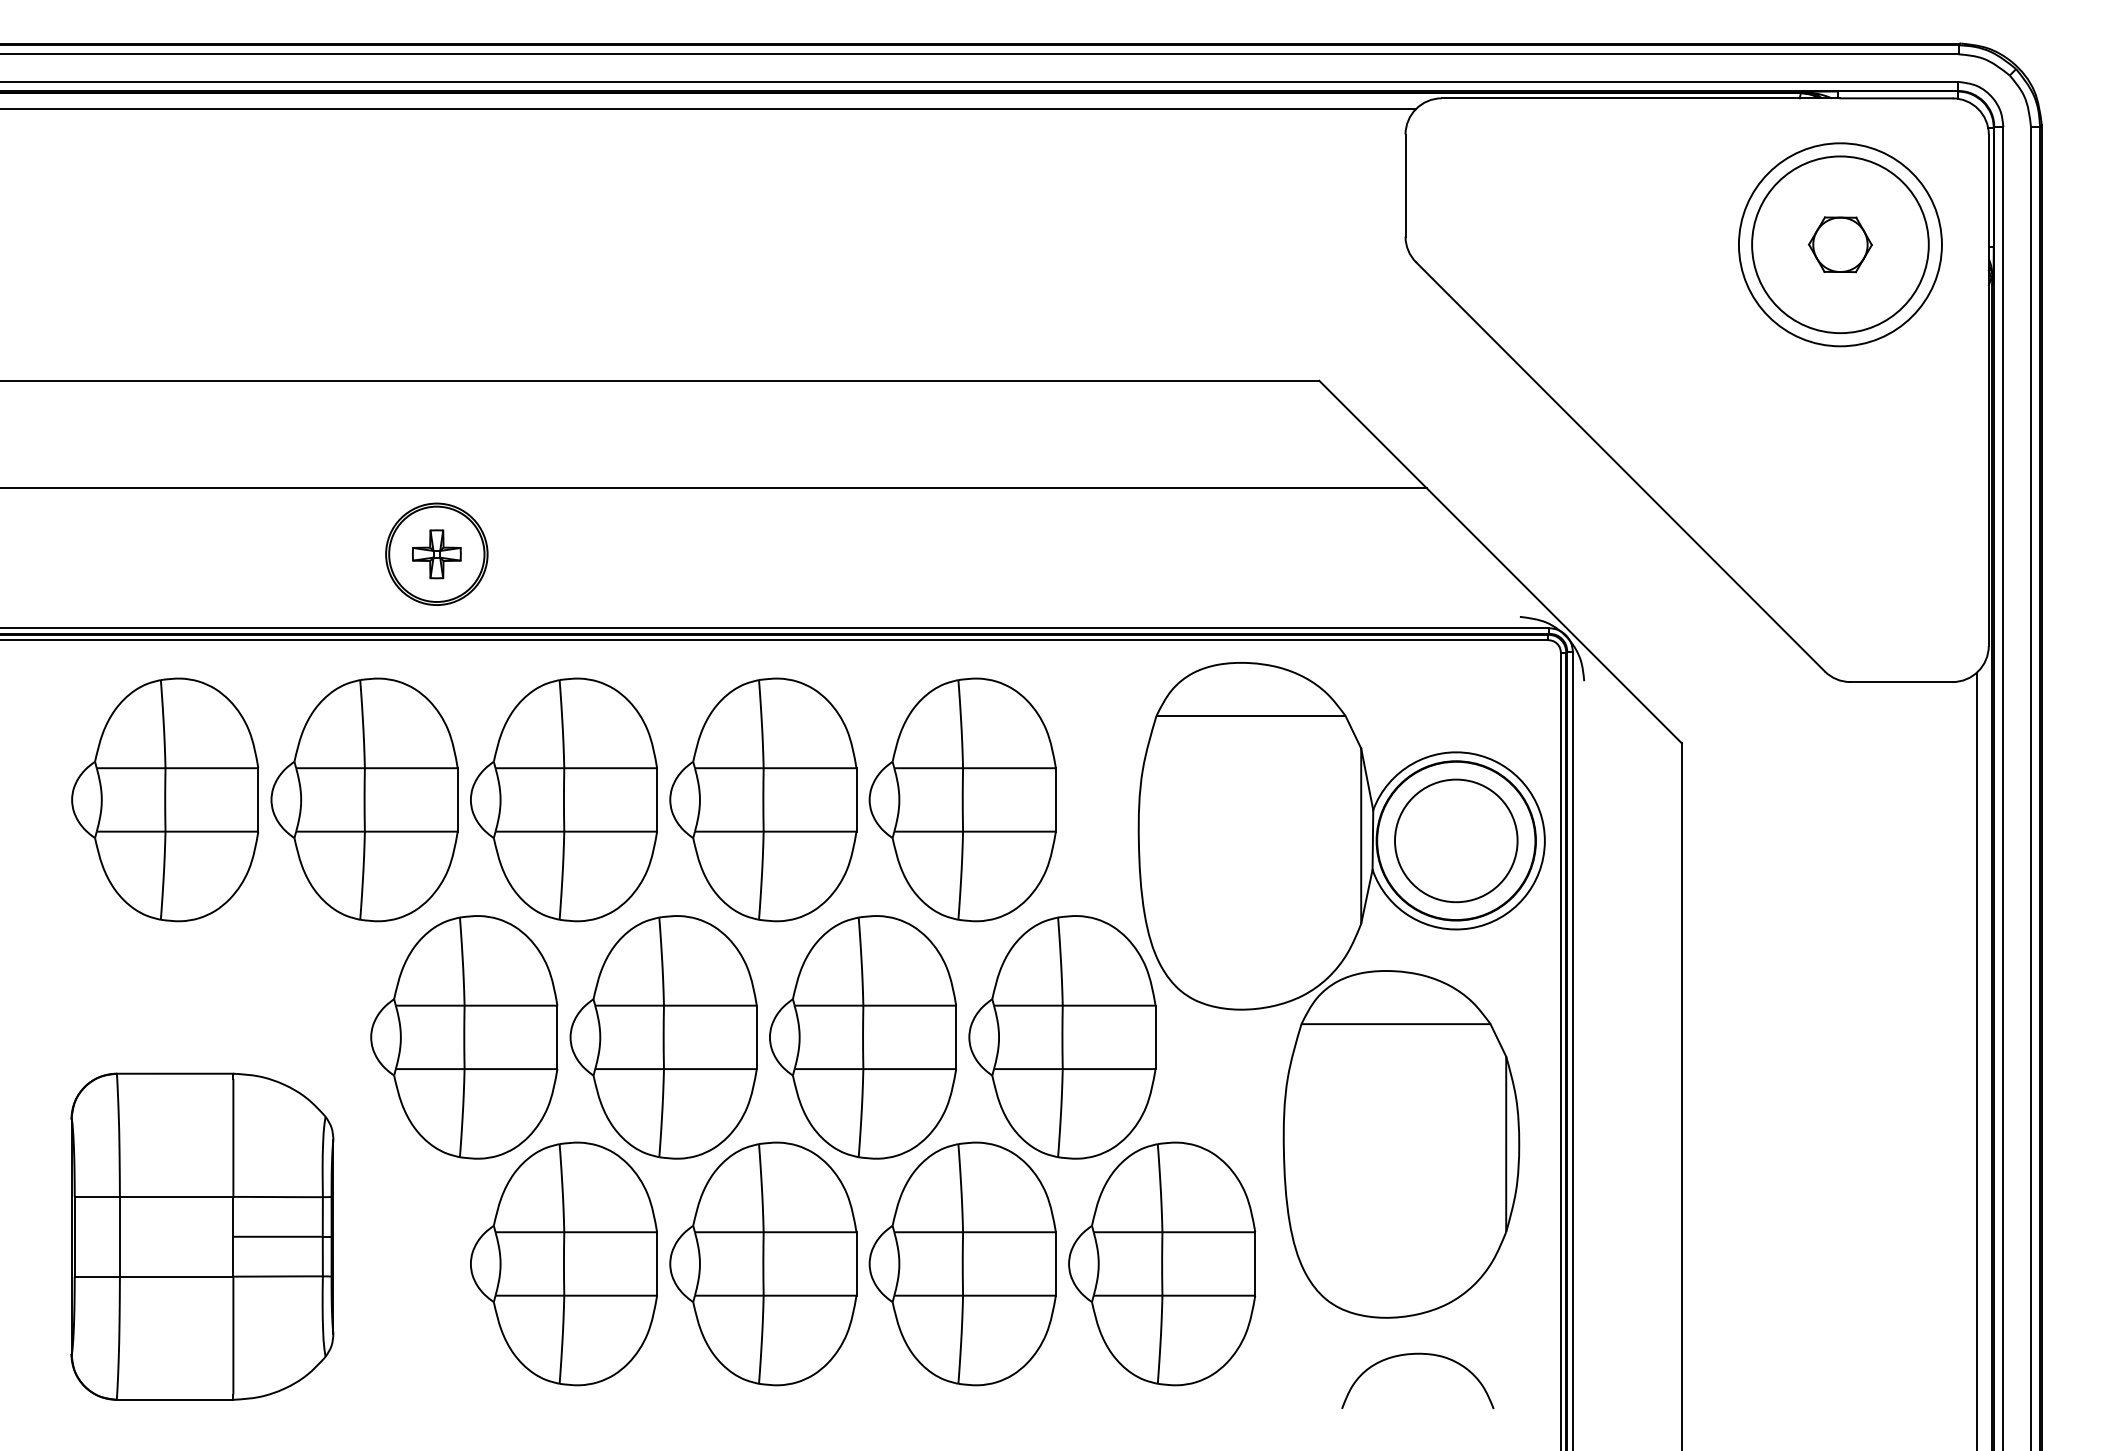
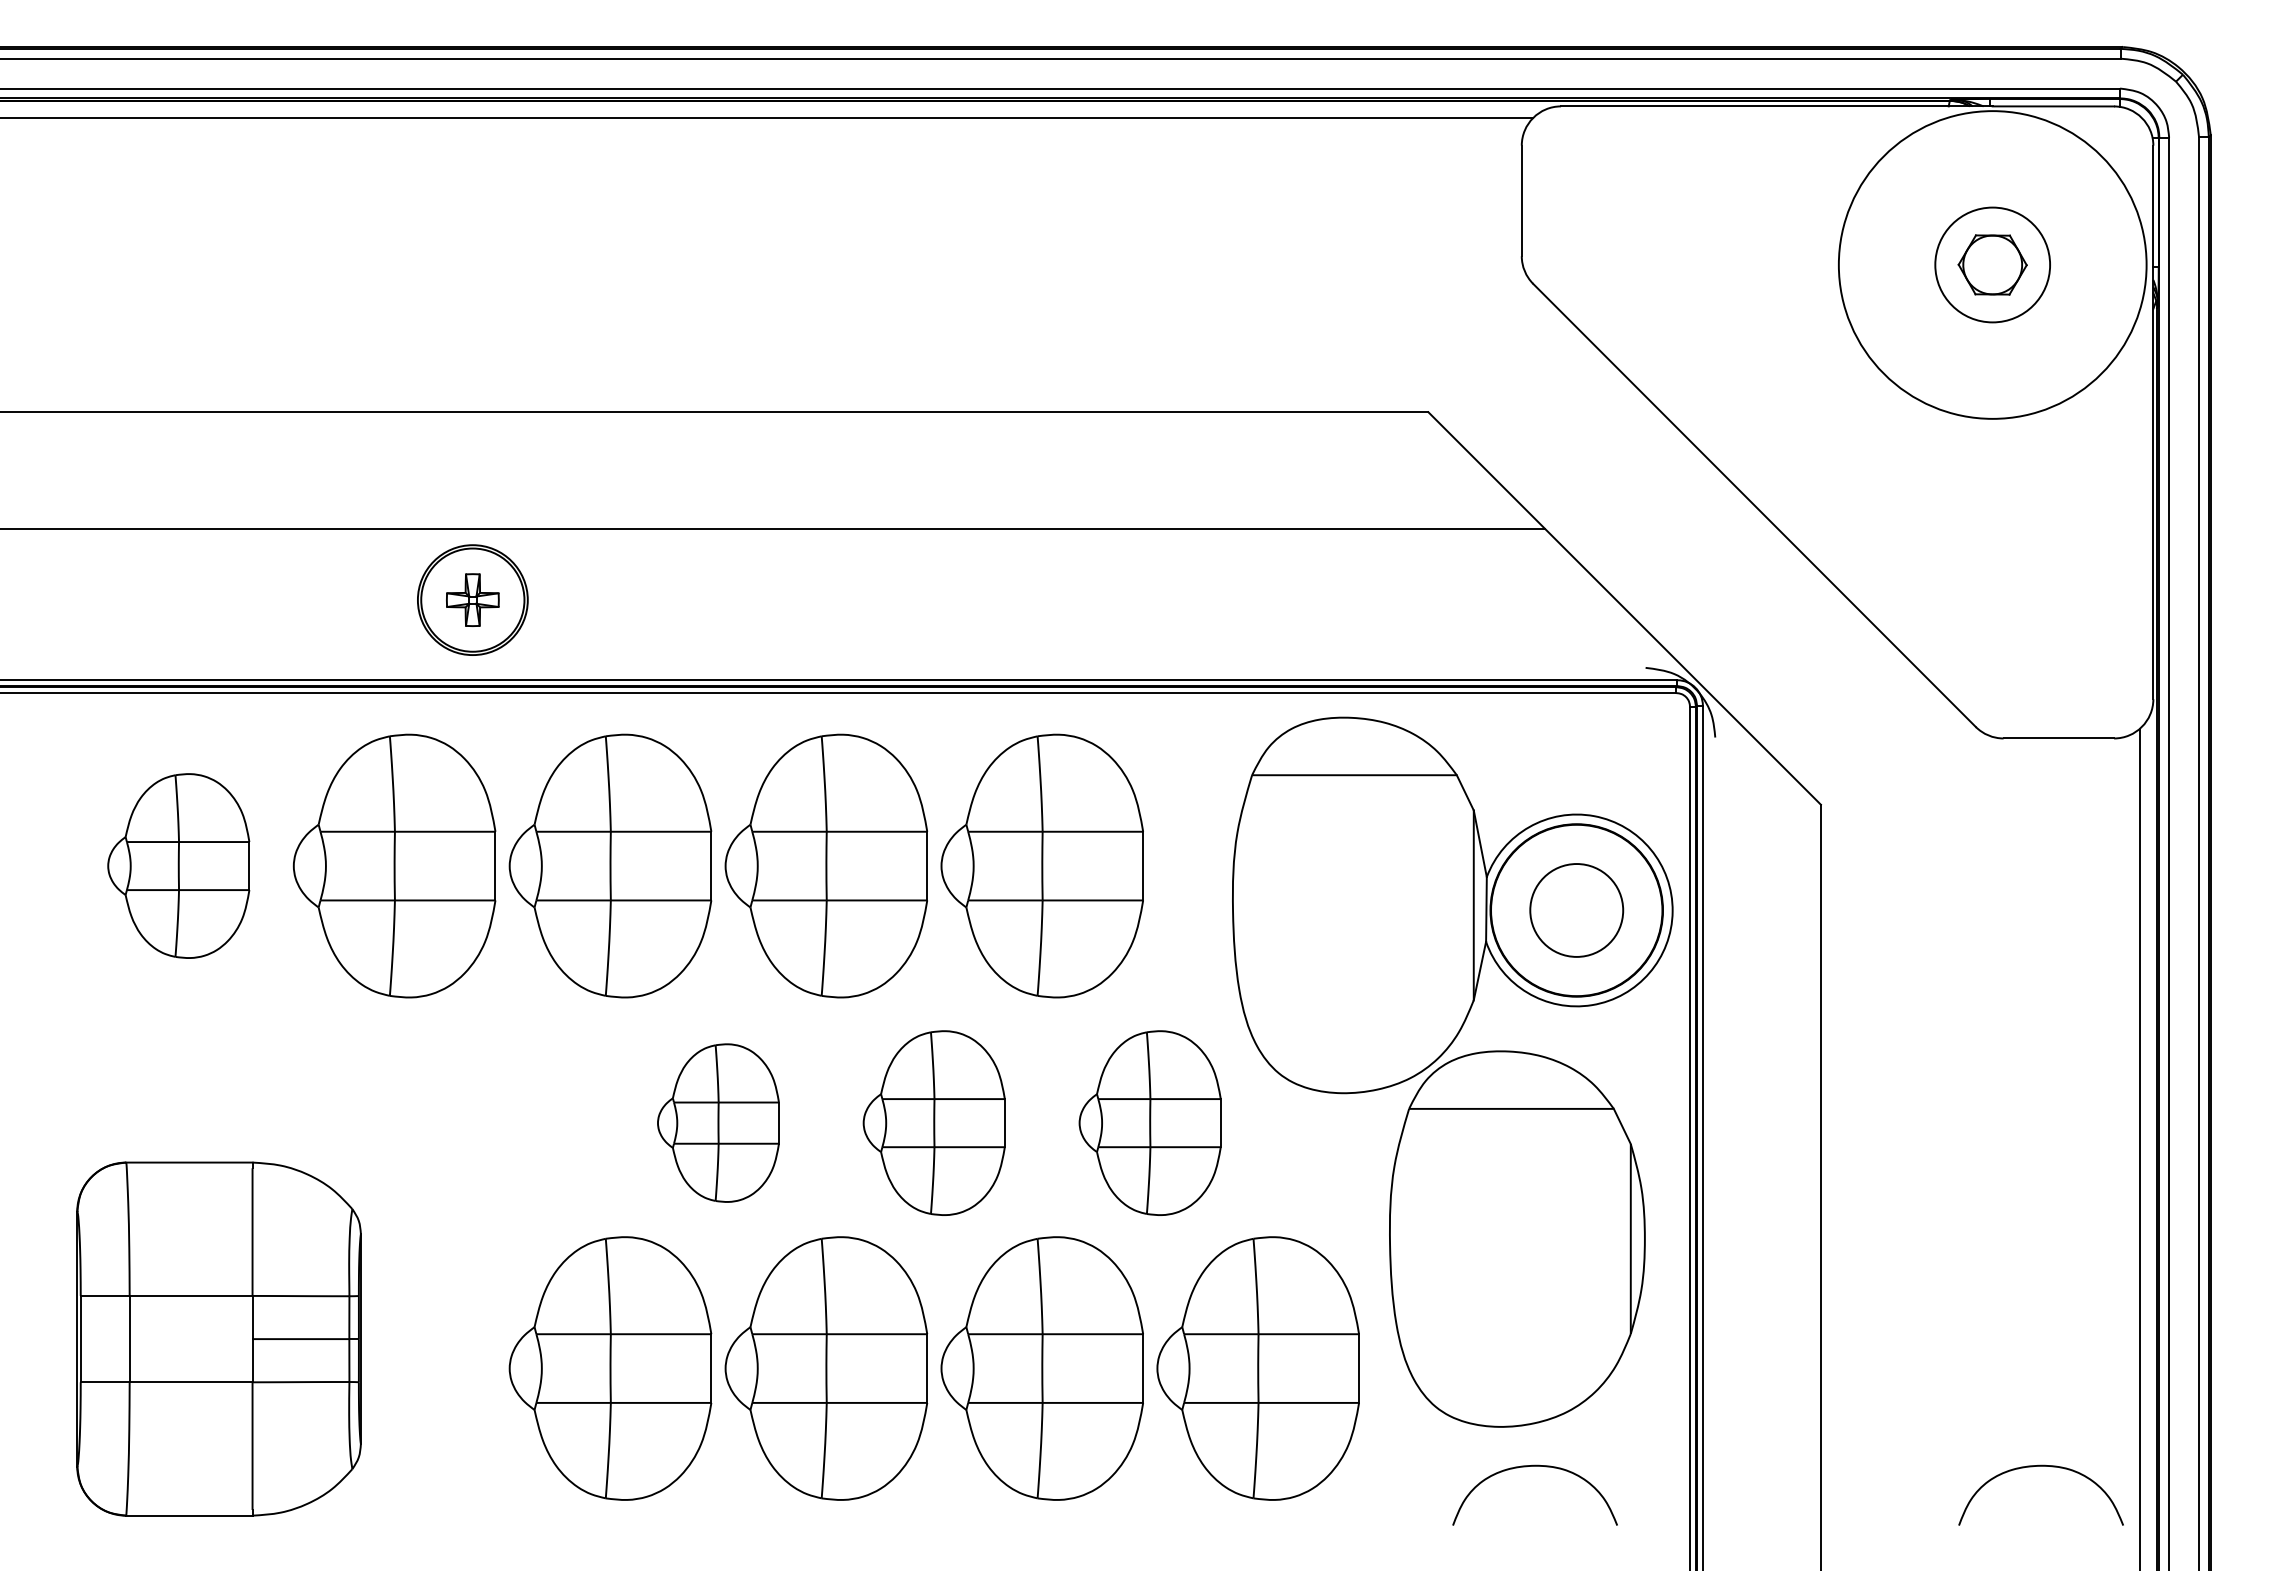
circle: (1840, 244) -> (1992, 264), size x0.6
circle: (1840, 244) -> (1992, 264), size x1.4
part: (165, 799) -> (178, 865), size x0.7
circle: (1456, 840) -> (1576, 910), size x0.7
part: (464, 1036) -> (502, 1122), removed
part: (663, 1036) -> (718, 1122), size x0.6
part: (862, 1036) -> (933, 1122), size x0.7
part: (1061, 1036) -> (1149, 1122), size x0.7
curve: (1884, 1354) -> (2040, 1466), added

